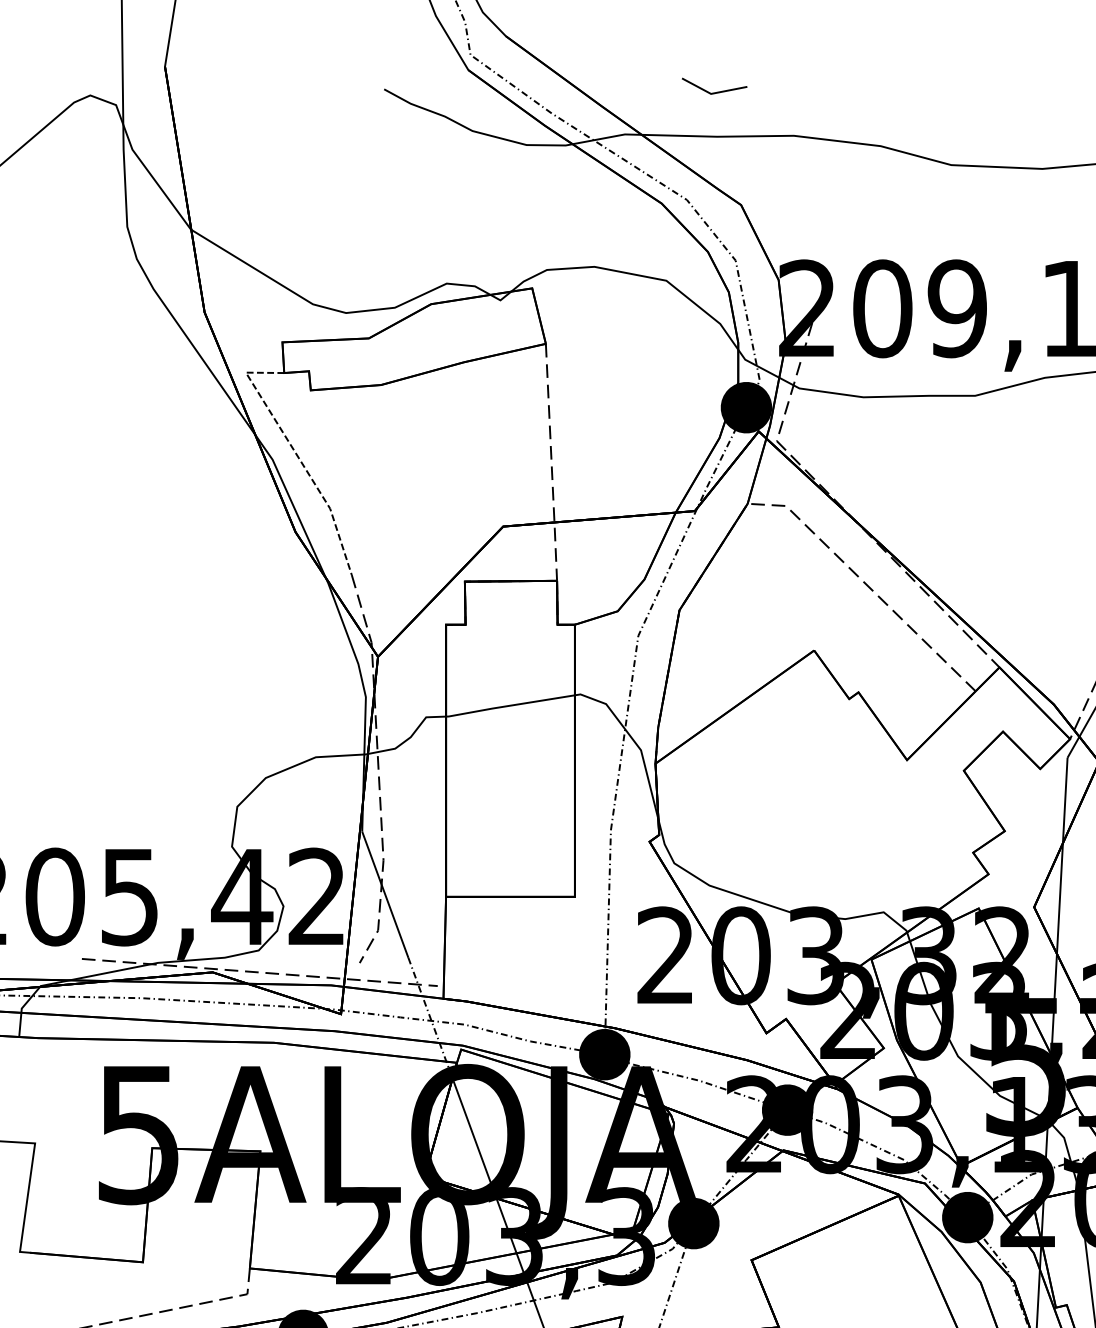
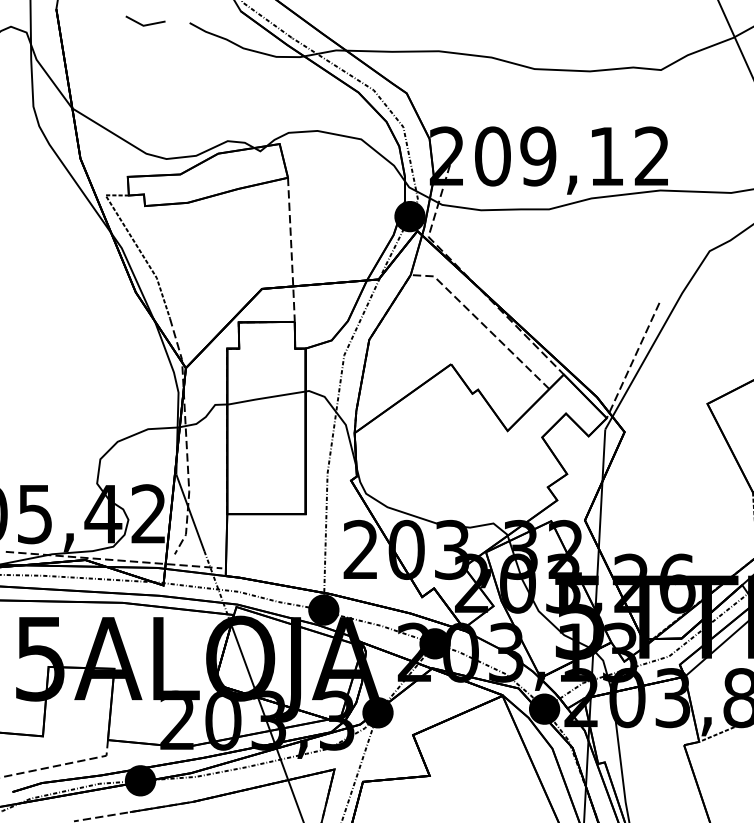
line: (714, 91) -> (145, 24), moved

